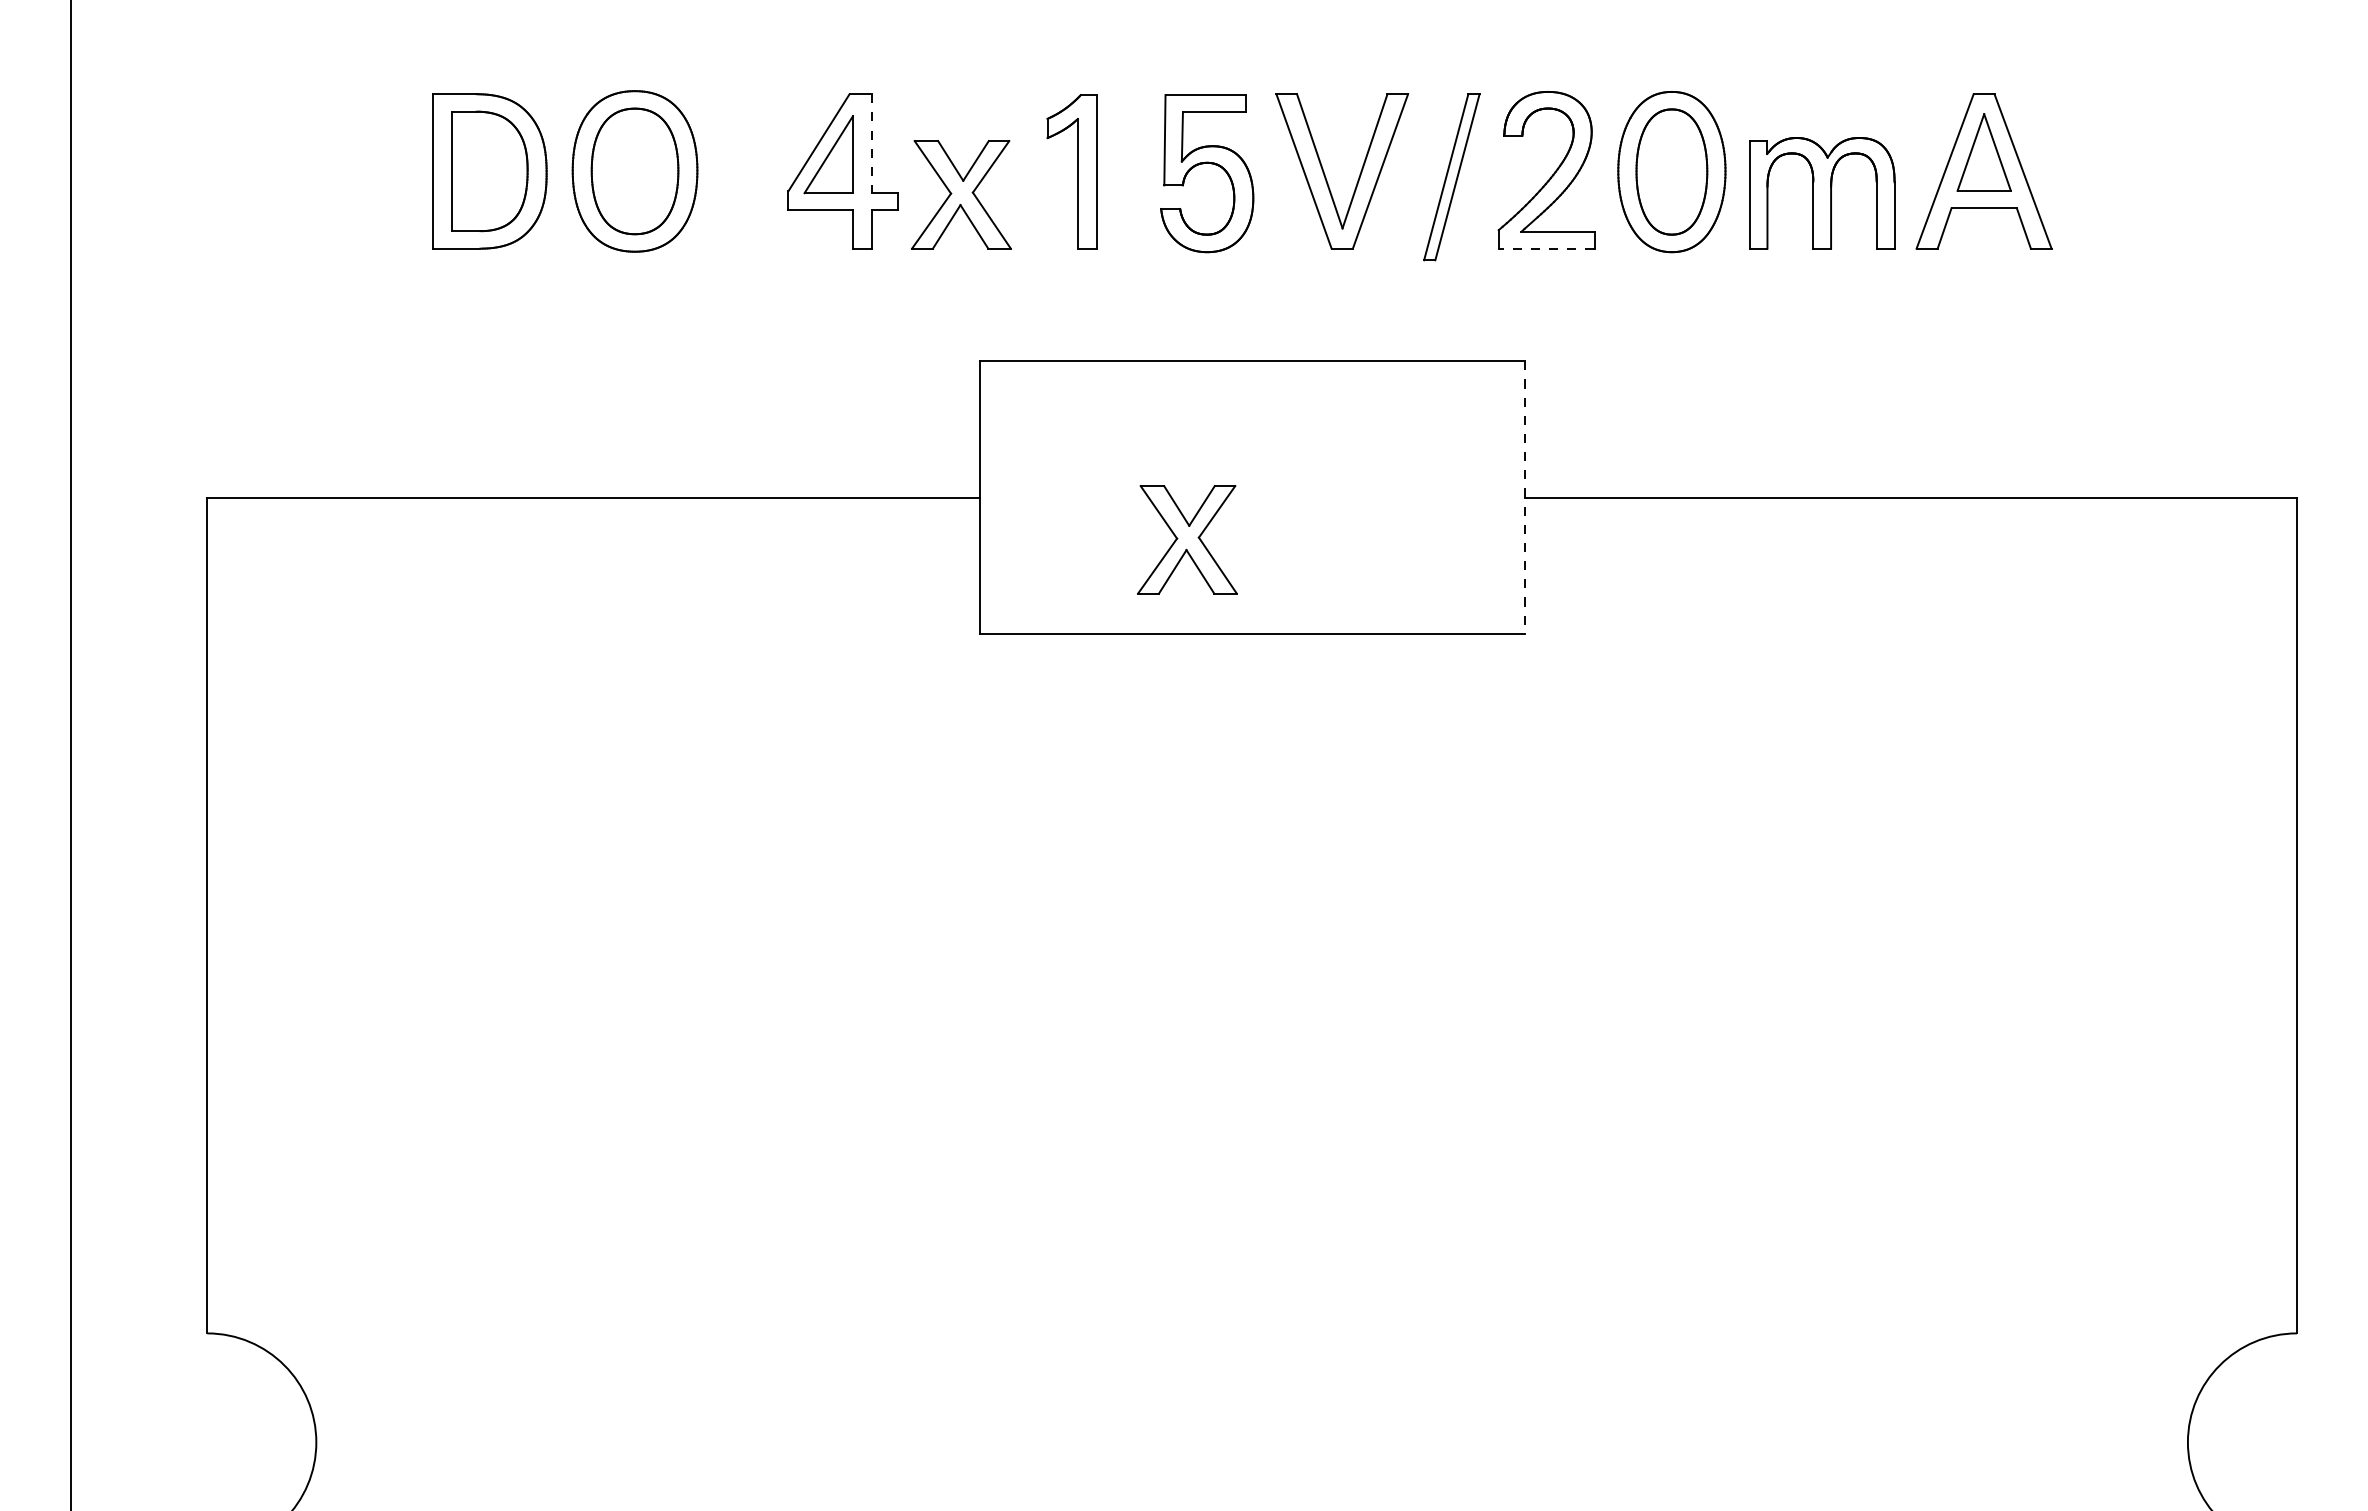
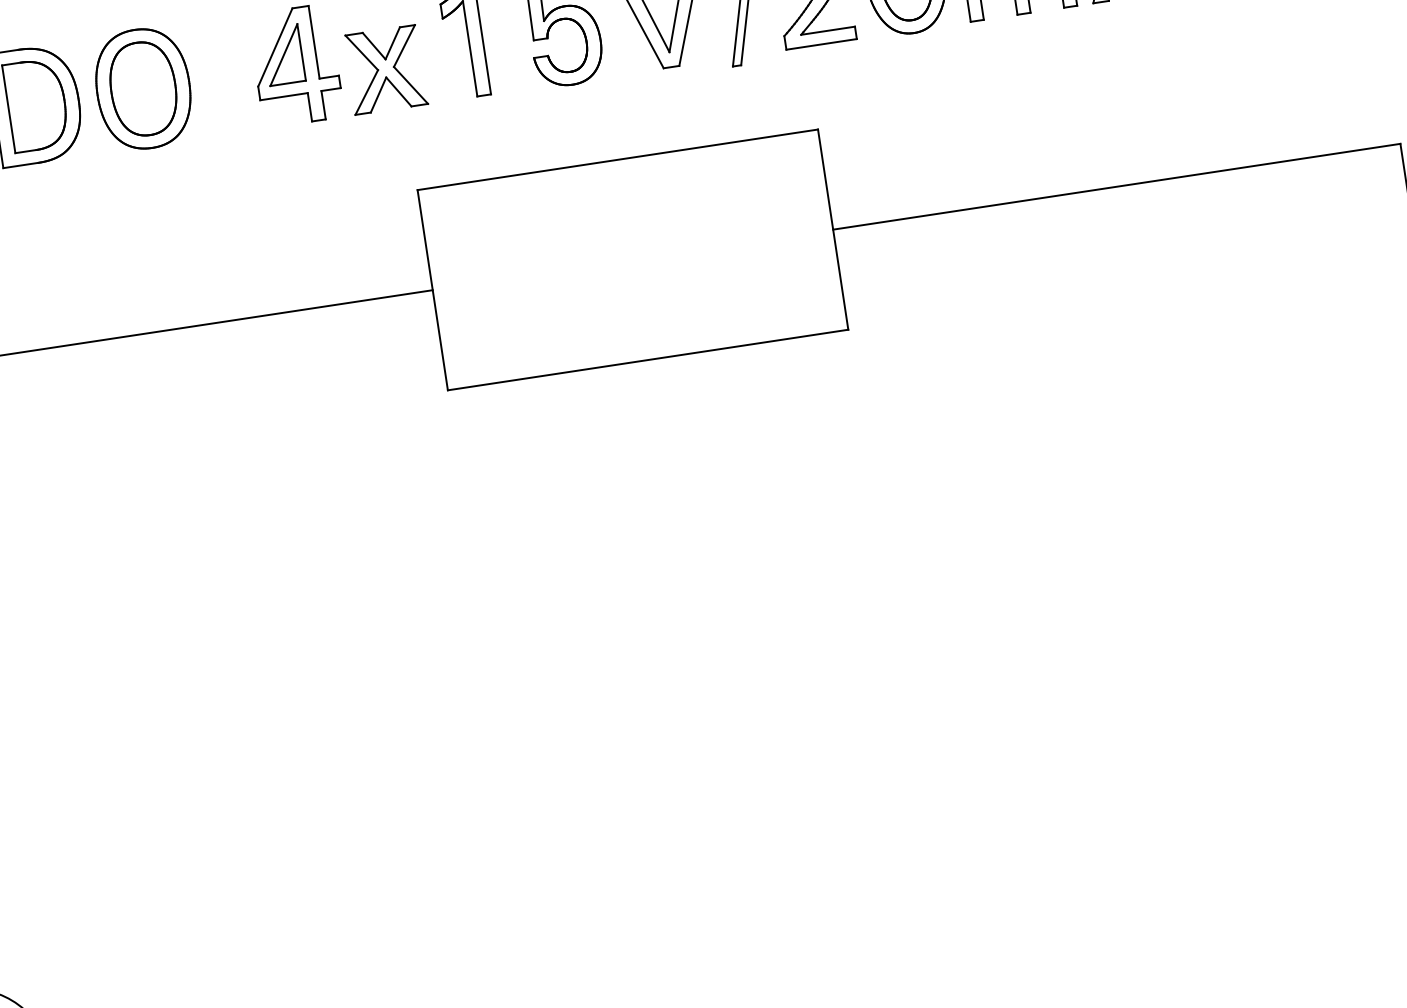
line: (871, 144) -> (314, 42), dashed -> solid
line: (1546, 248) -> (821, 44), dashed -> solid
line: (1524, 498) -> (833, 230), dashed -> solid
part: (1187, 539) -> (590, 297), removed

